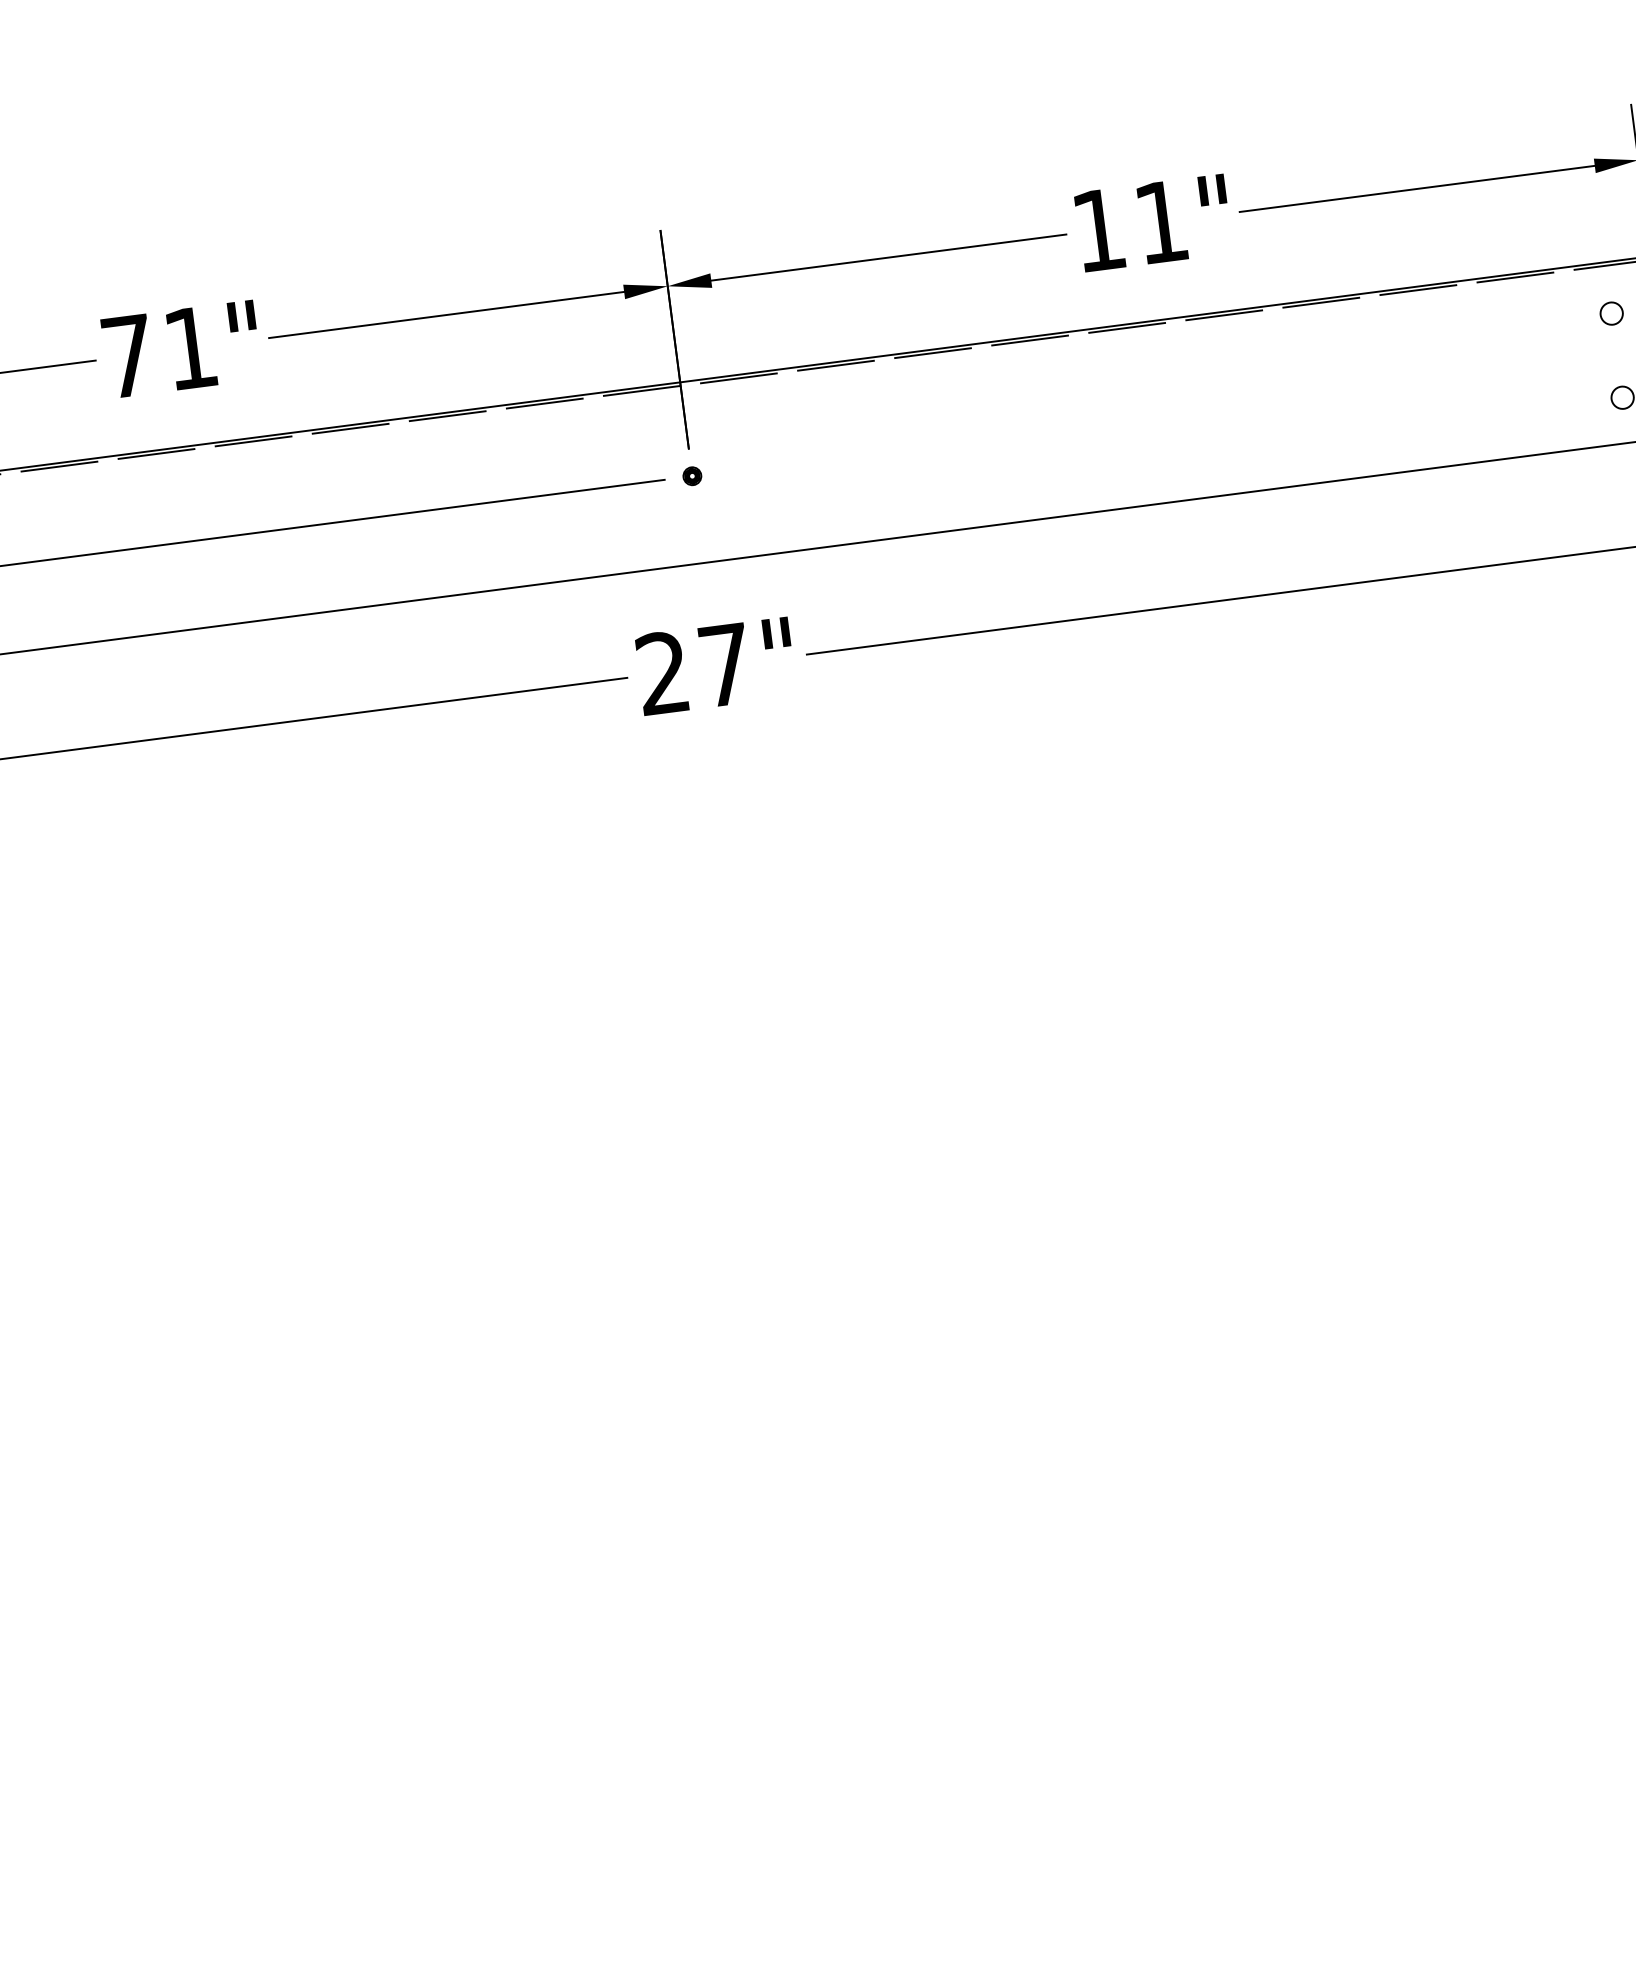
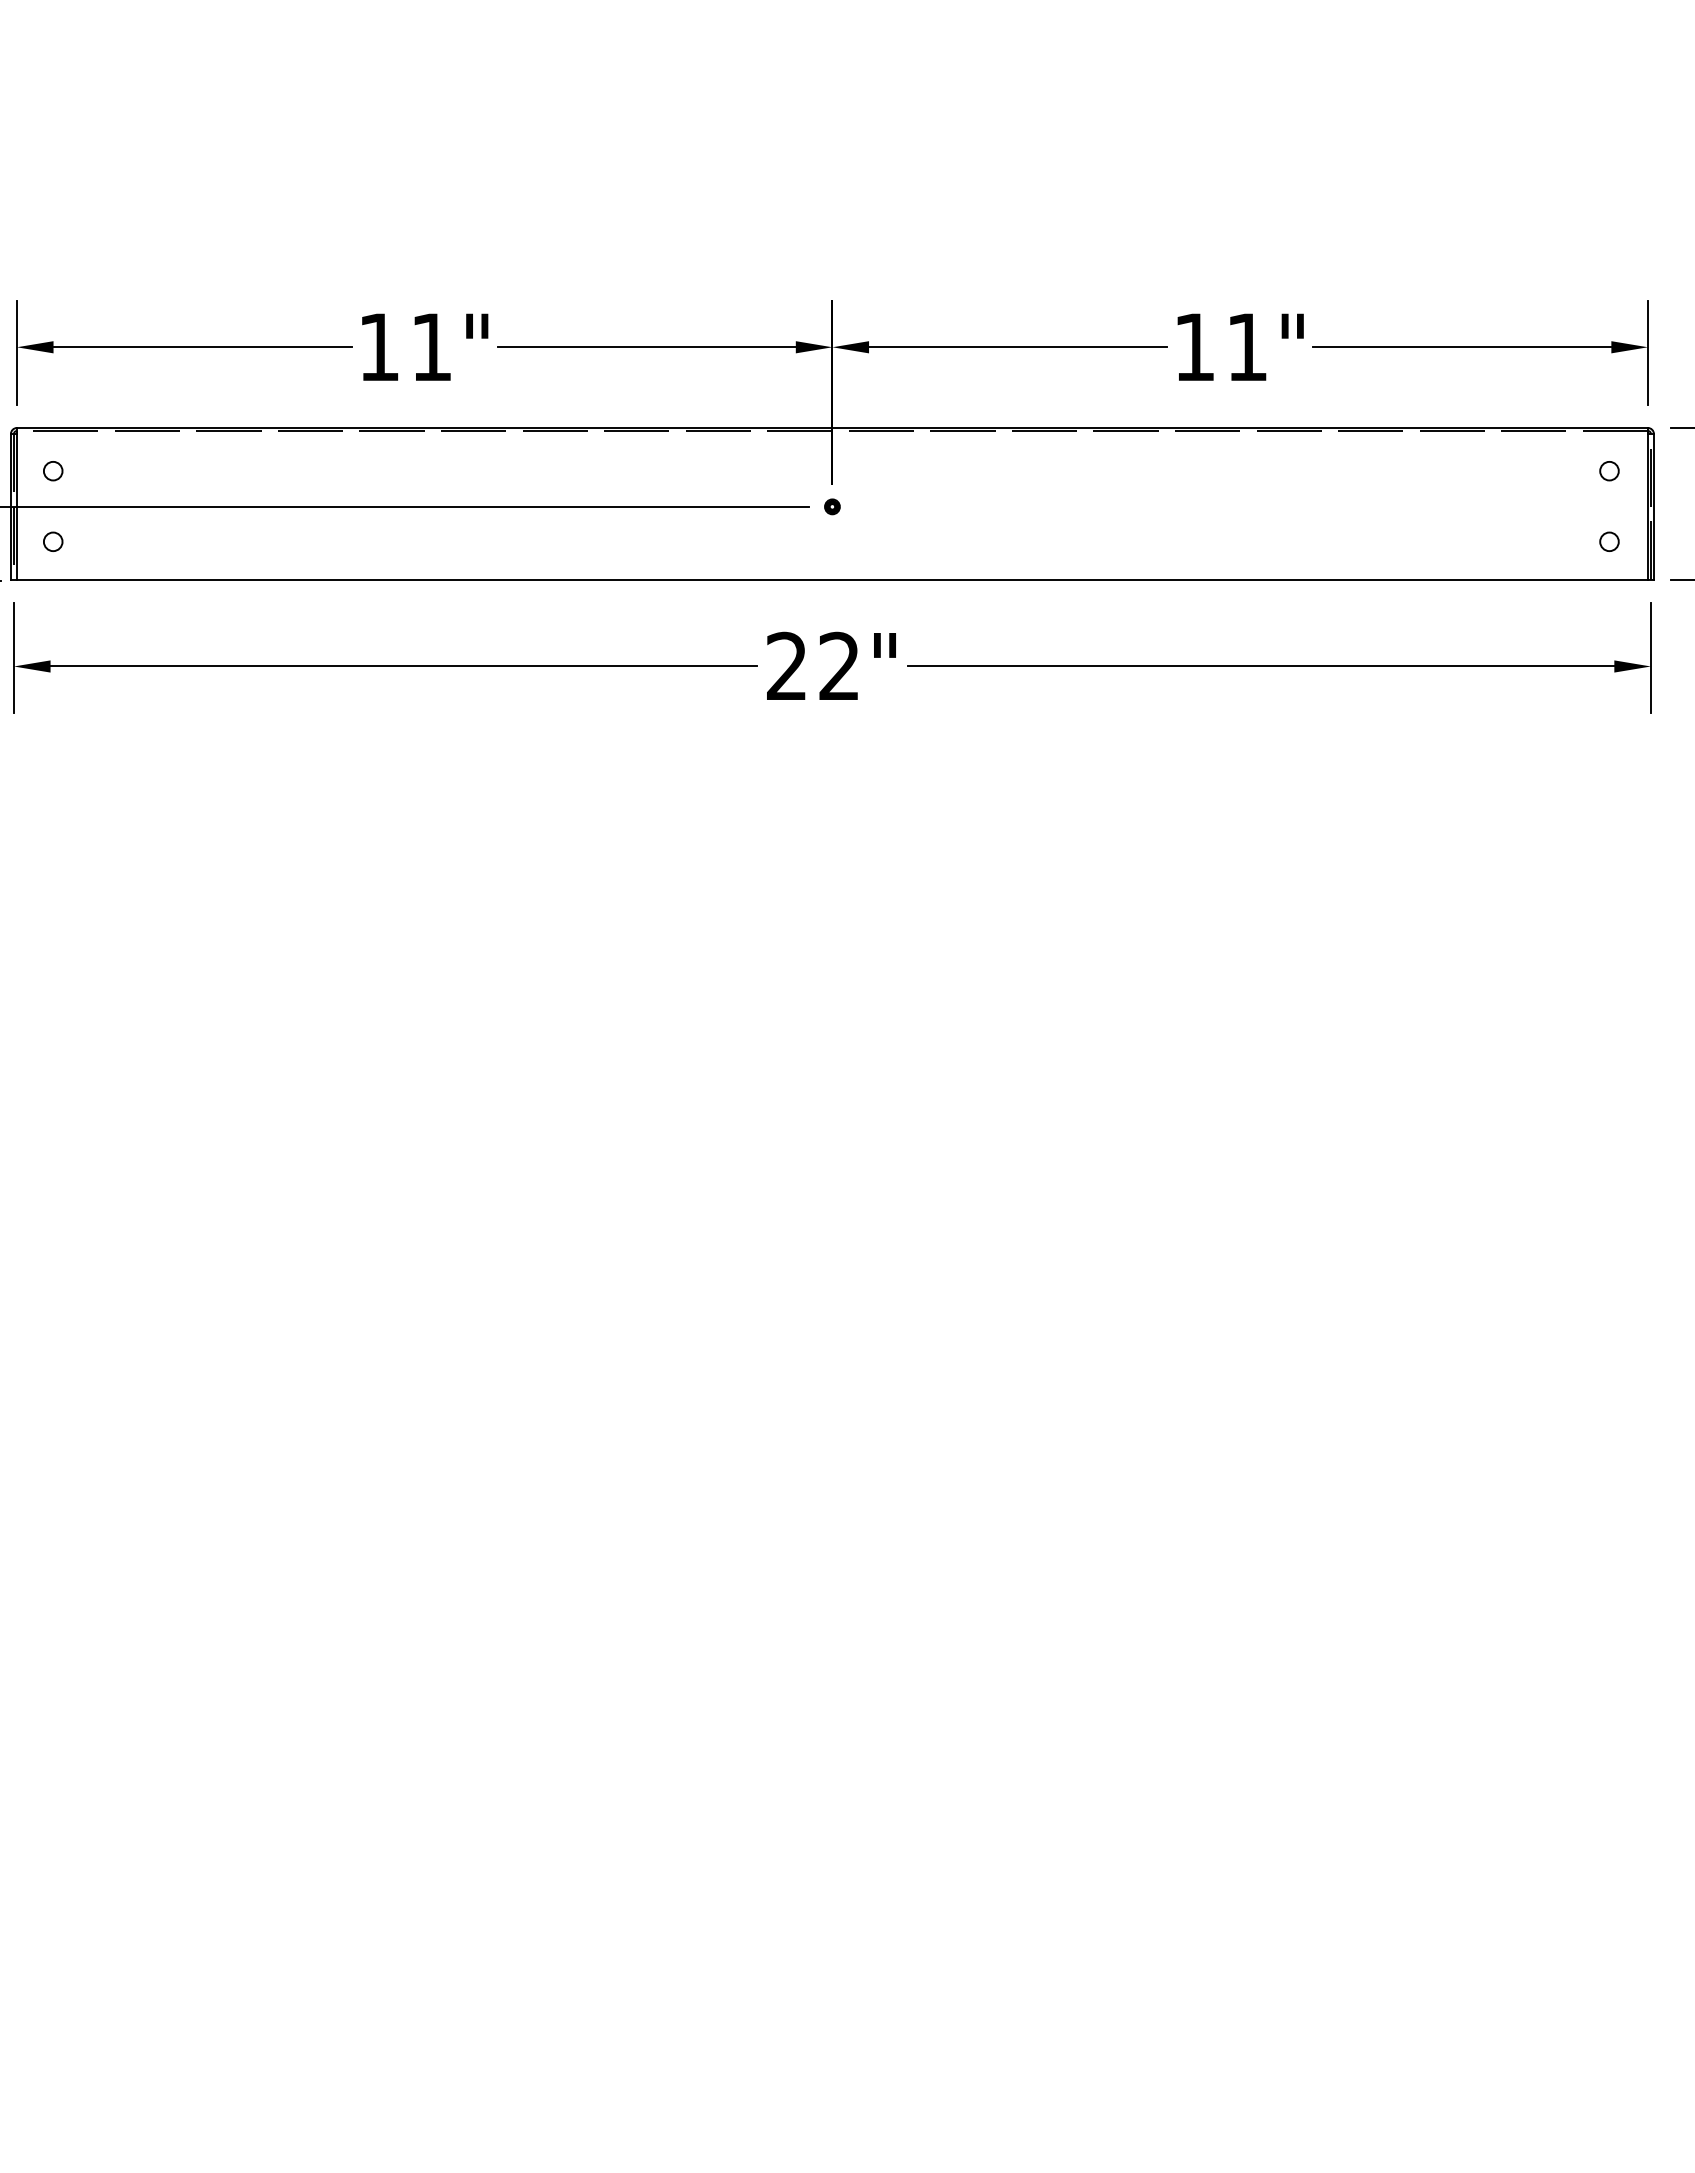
text: (127, 355) -> (378, 346), 71" -> 11"
text: (724, 664) -> (838, 665), 27" -> 22"

